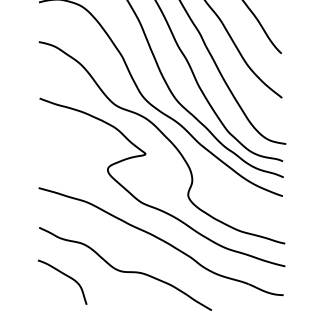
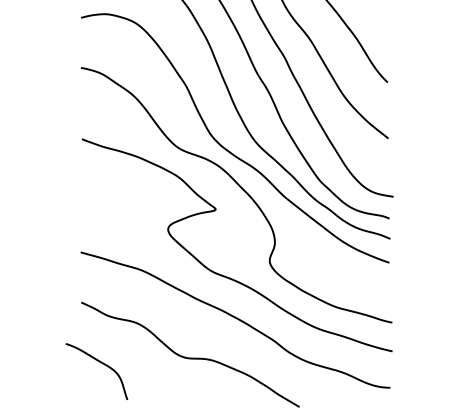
curve: (66, 276) -> (102, 364), moved

